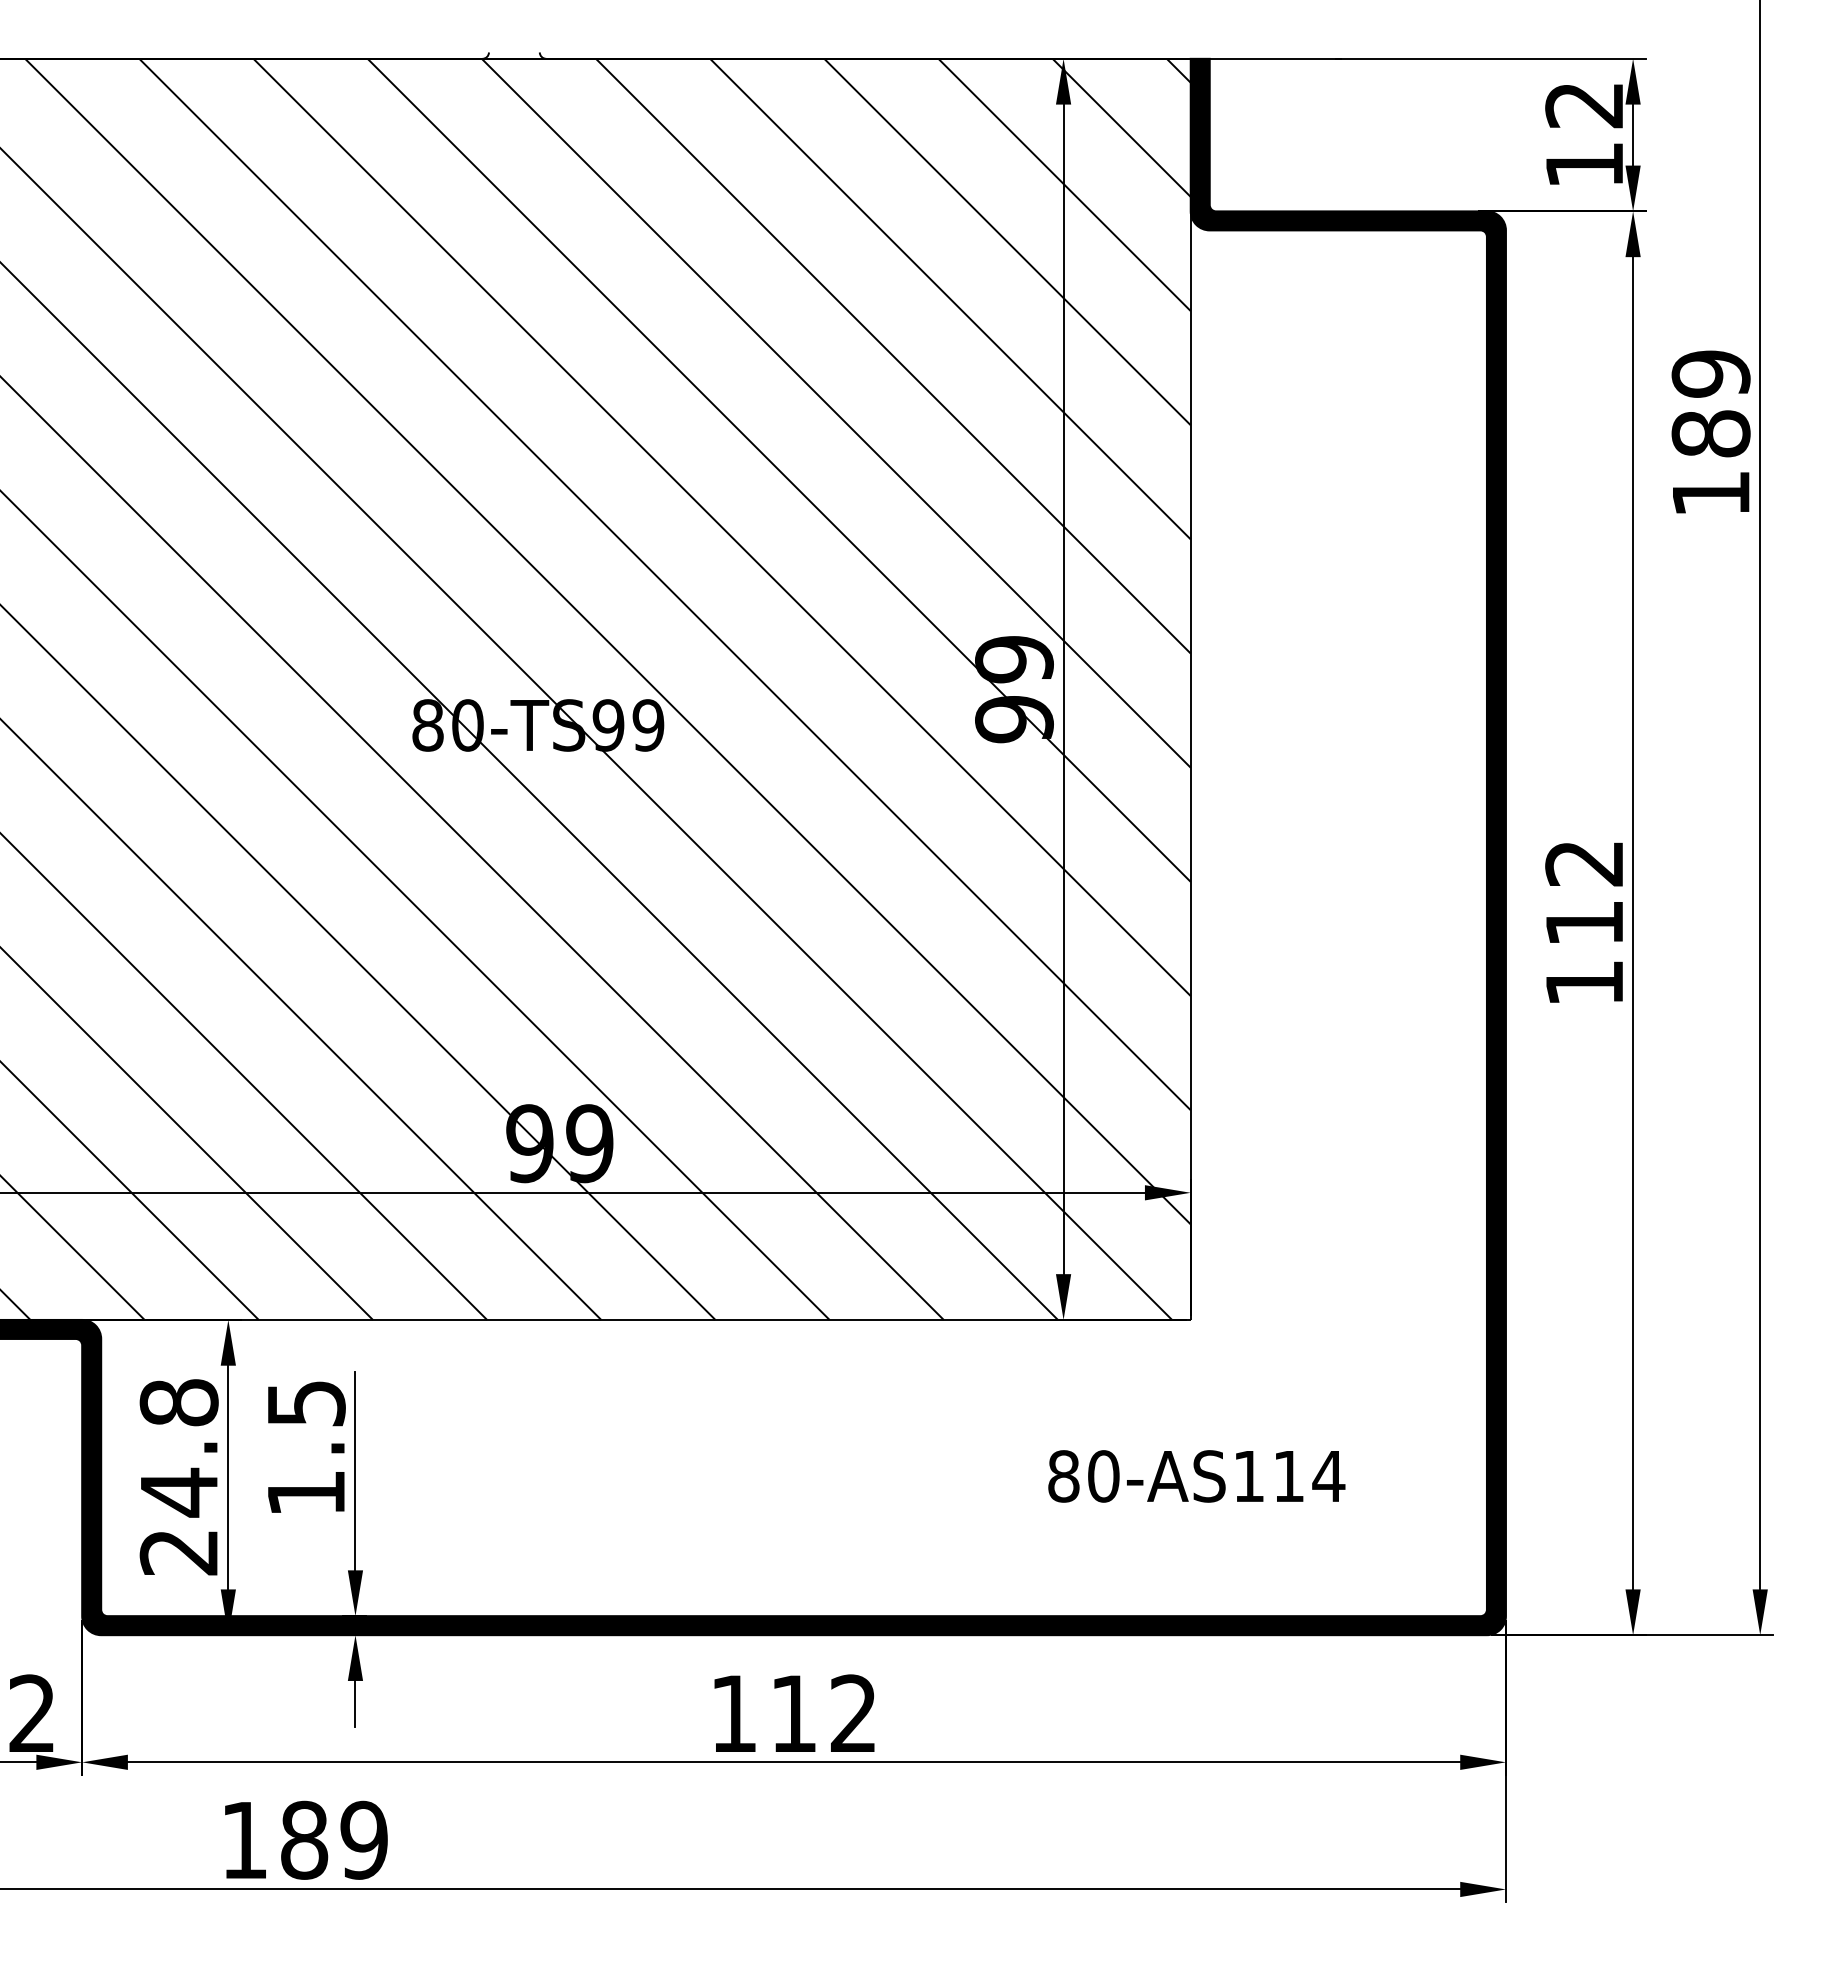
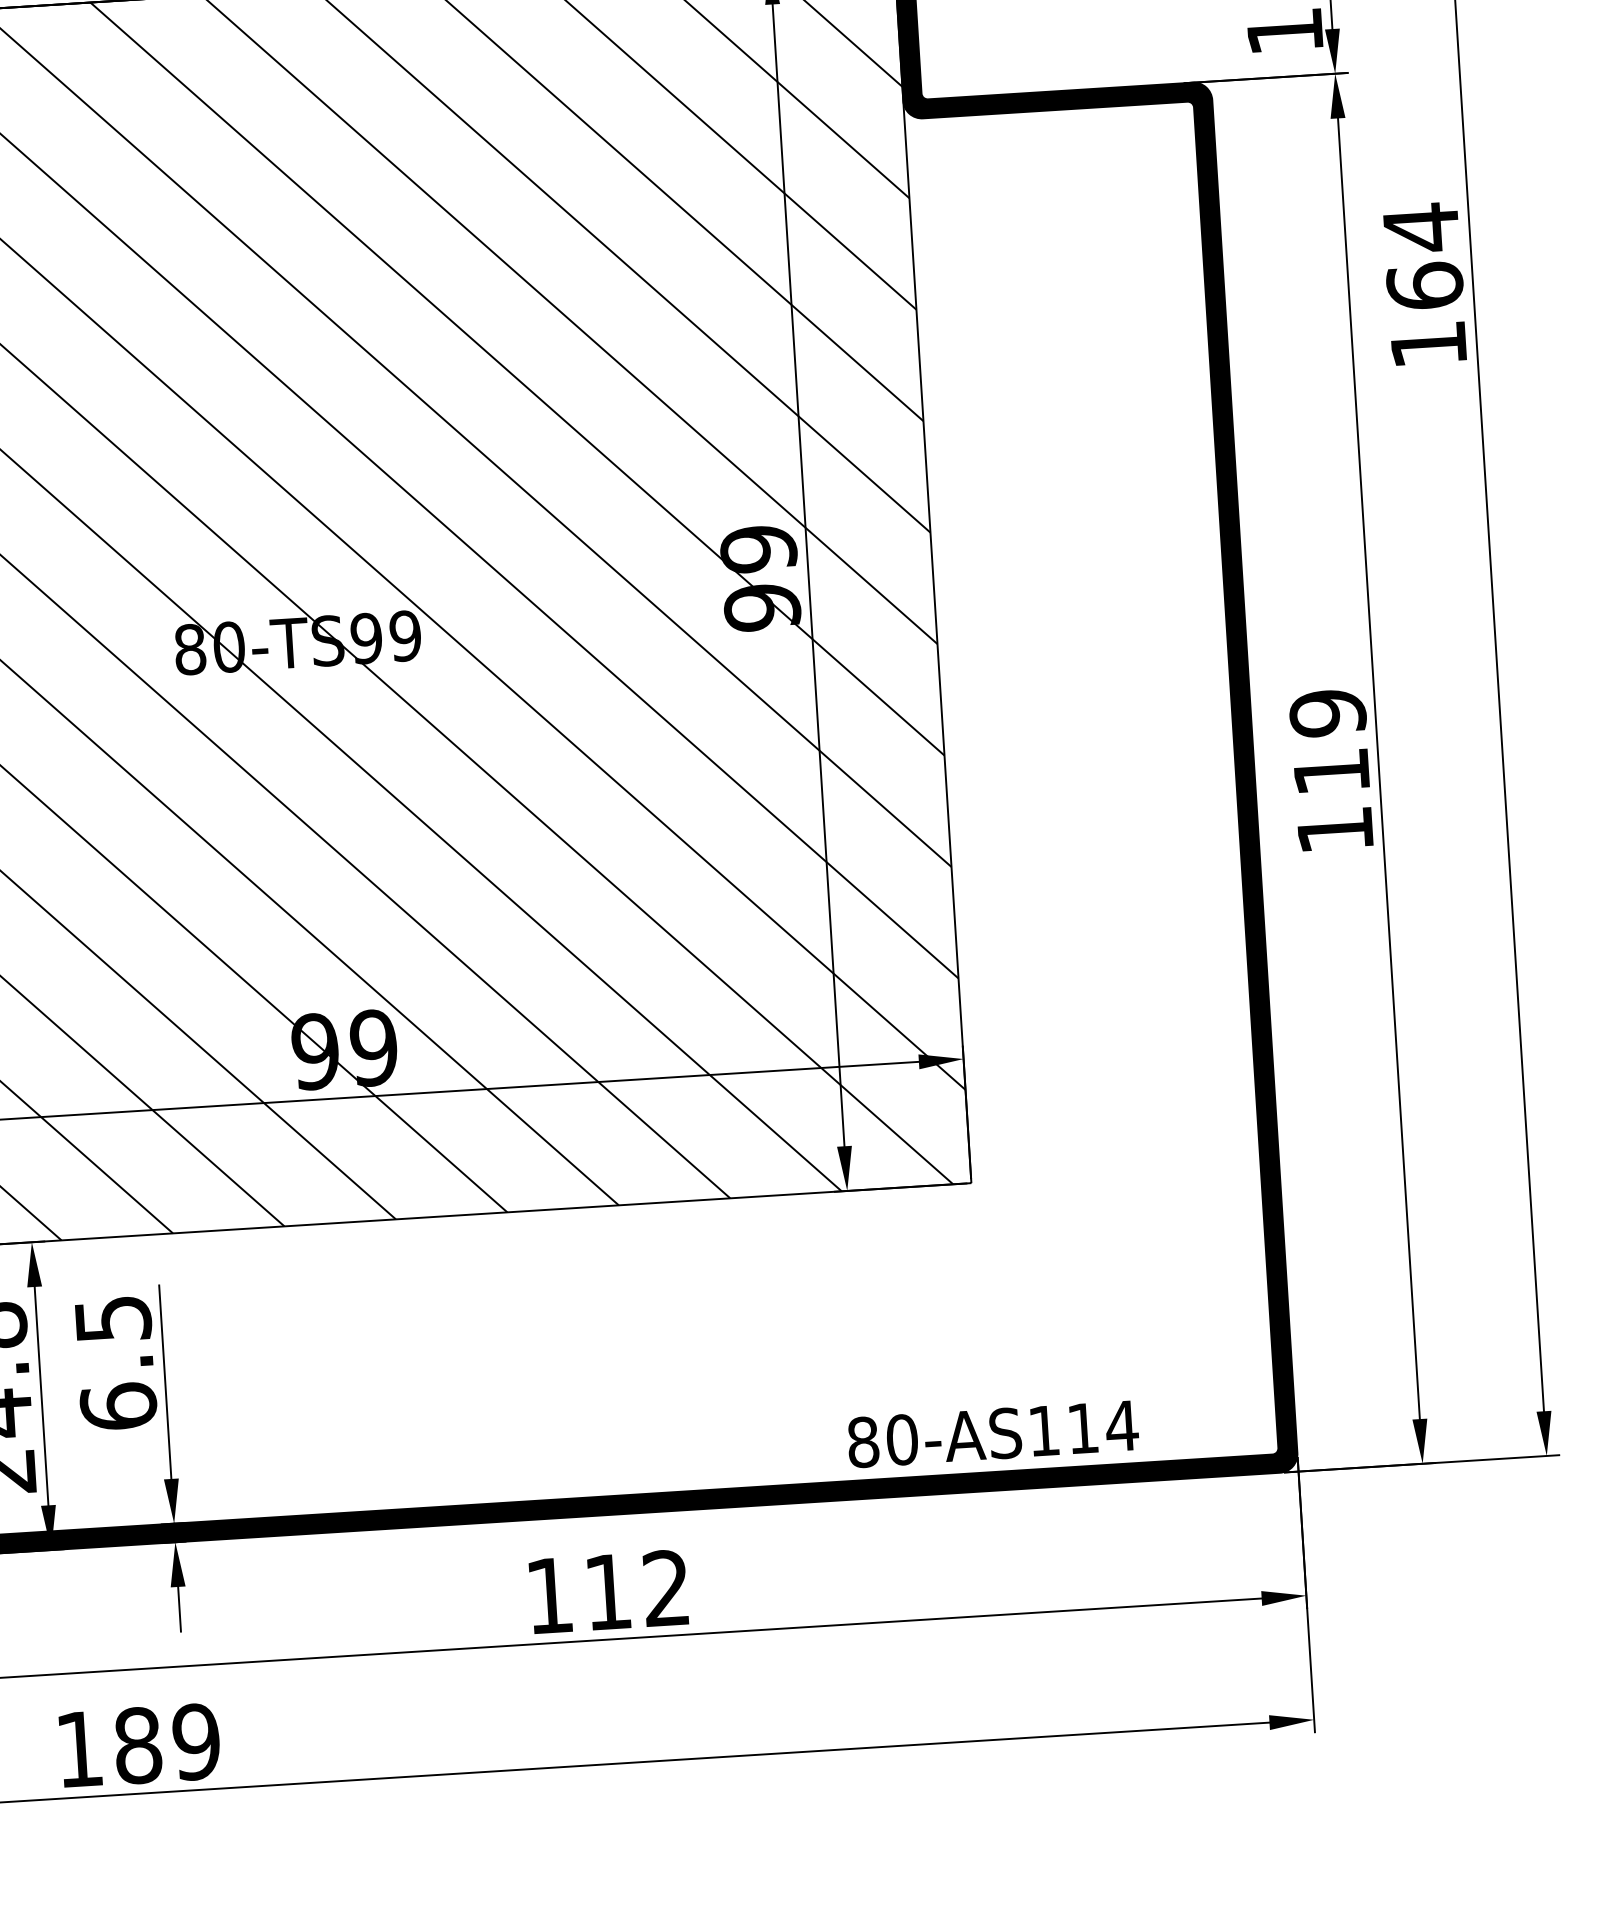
text: (1710, 403) -> (1422, 256), 189 -> 164
text: (1584, 863) -> (1327, 713), 112 -> 119
text: (1196, 1476) -> (992, 1434), moved
text: (305, 1492) -> (117, 1406), 1.5 -> 6.5

